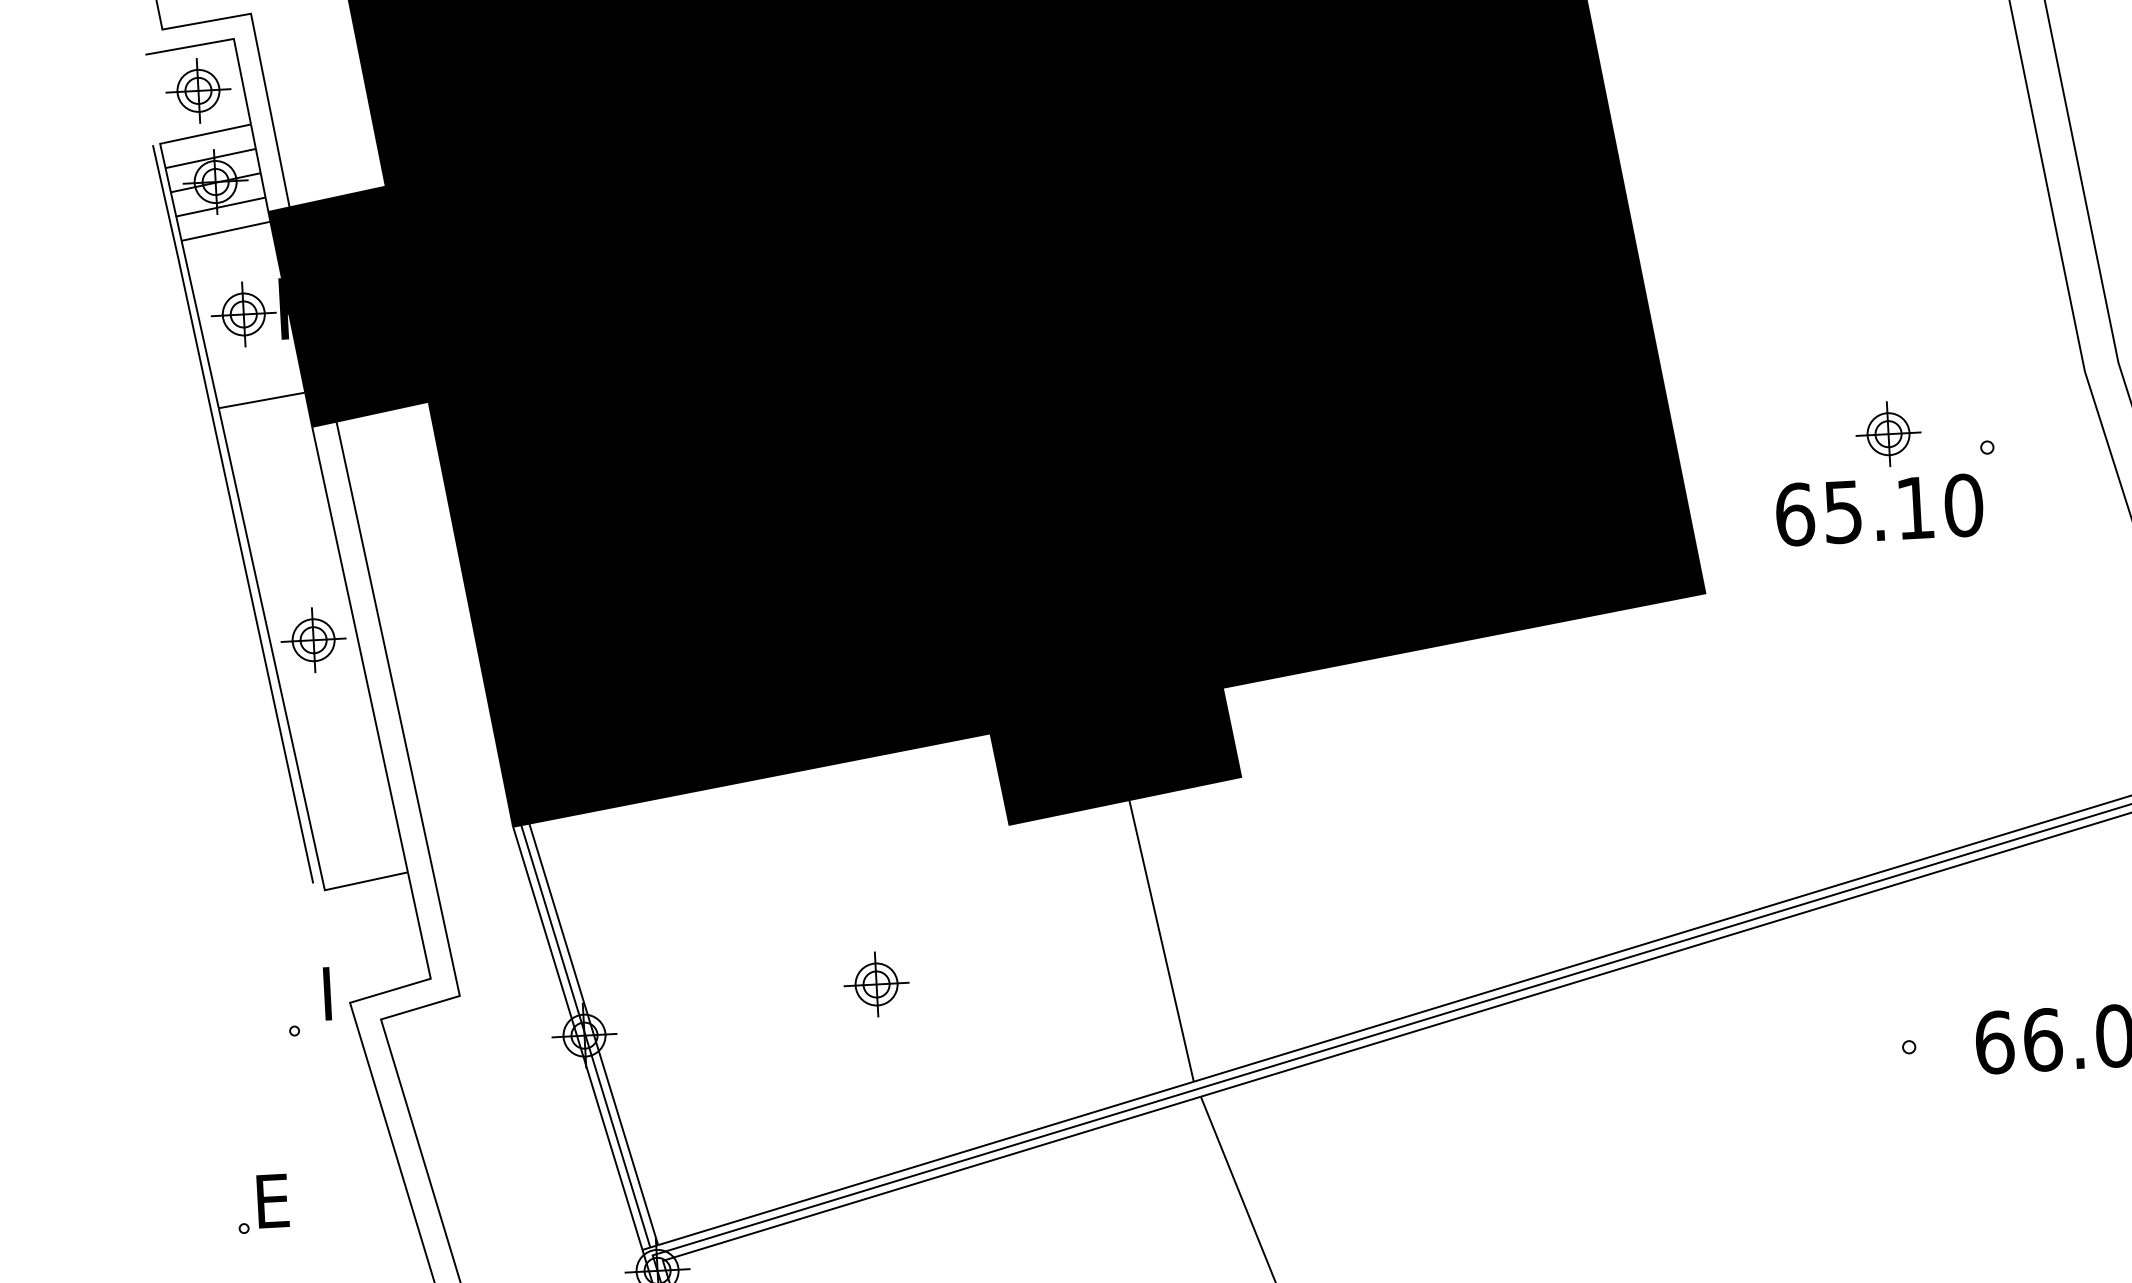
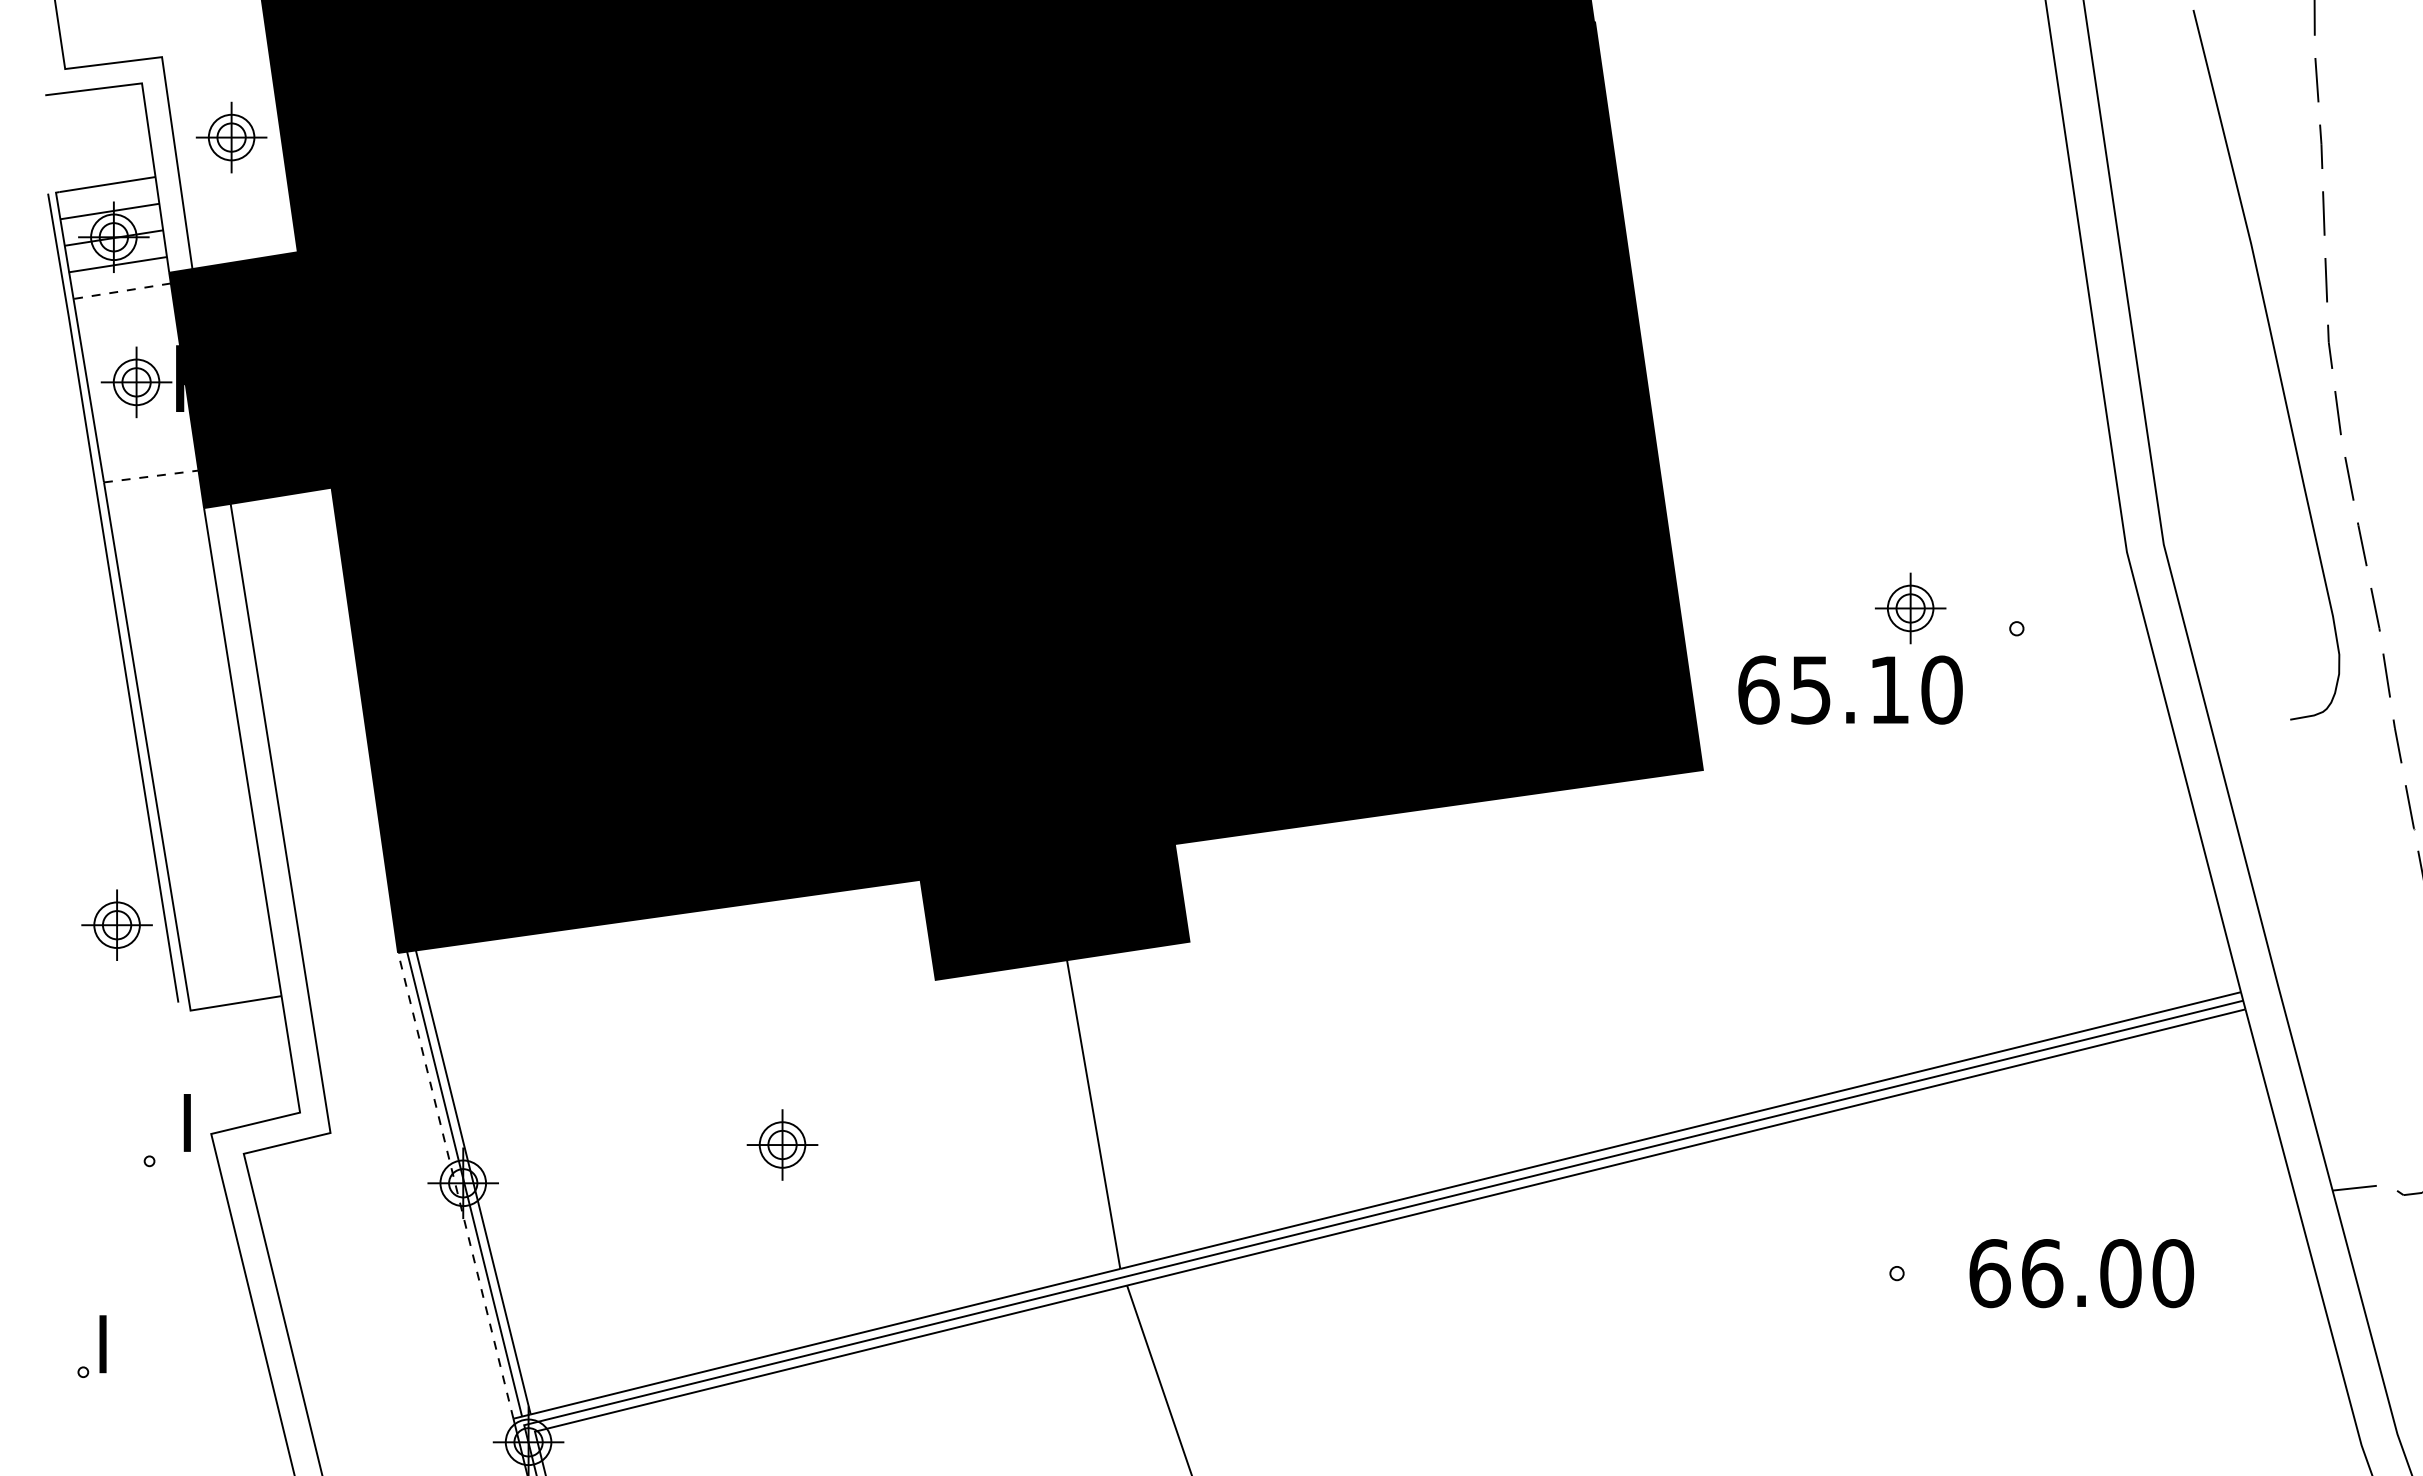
part: (198, 90) -> (231, 137), moved
line: (225, 231) -> (121, 291), solid -> dashed
line: (262, 400) -> (151, 476), solid -> dashed
text: (1879, 509) -> (1850, 689), moved
part: (313, 639) -> (116, 924), moved
line: (577, 1038) -> (455, 1185), solid -> dashed
text: (276, 1201) -> (119, 1344), E -> I

